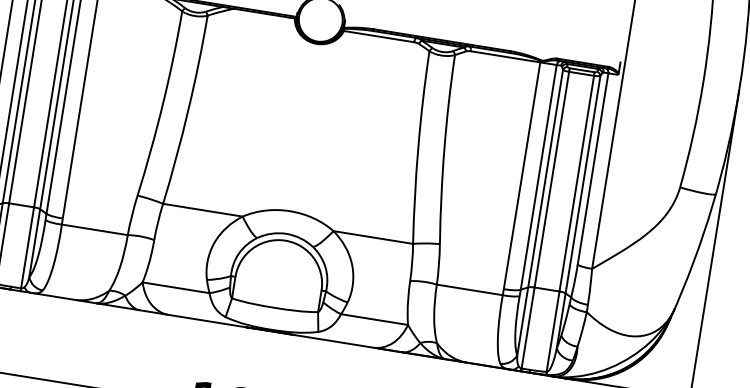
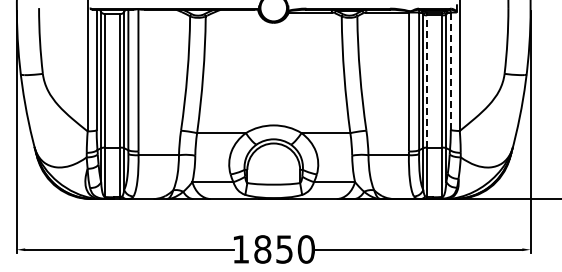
line: (592, 169) -> (450, 71), solid -> dashed
line: (552, 179) -> (427, 81), solid -> dashed

